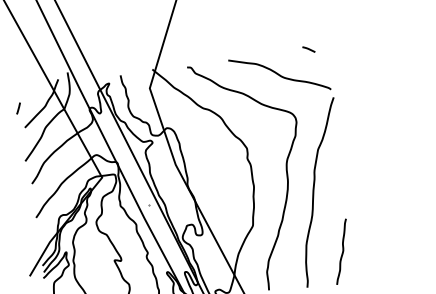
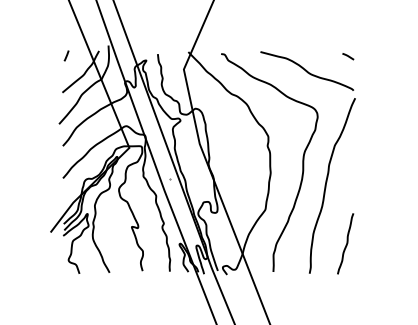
line: (309, 49) -> (348, 56), moved
line: (18, 108) -> (66, 55), moved

